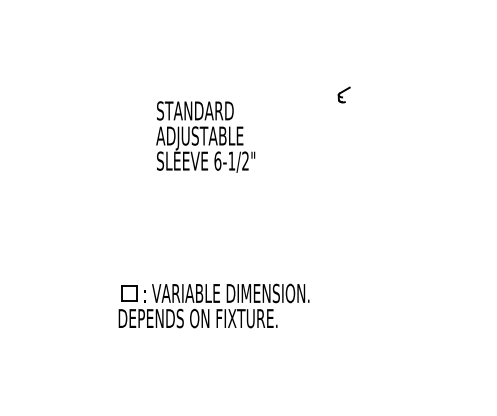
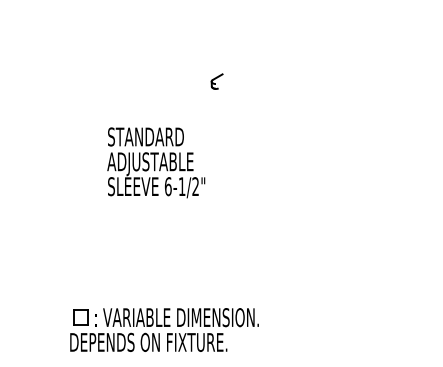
part: (343, 94) -> (216, 81), moved

